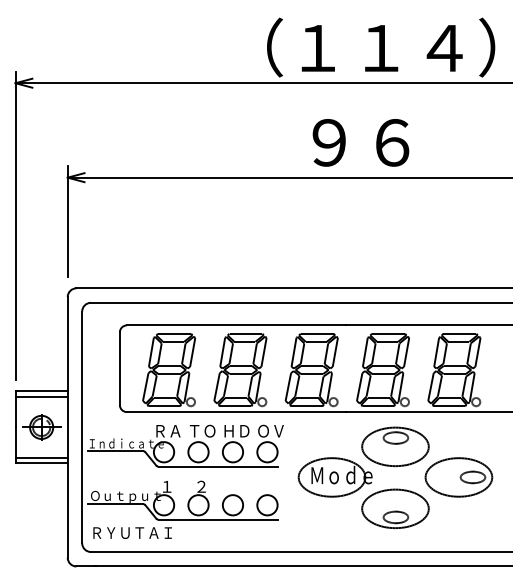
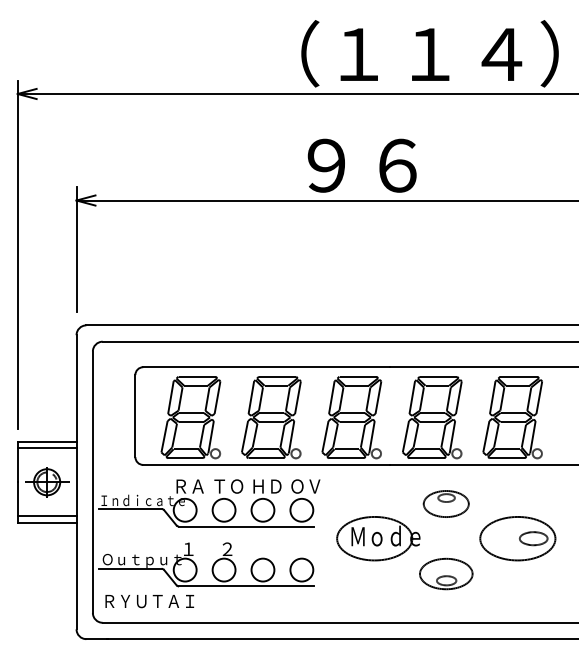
text: (360, 142) -> (361, 165), moved
part: (395, 446) -> (446, 503), size x0.6
part: (395, 508) -> (446, 573), size x0.7

